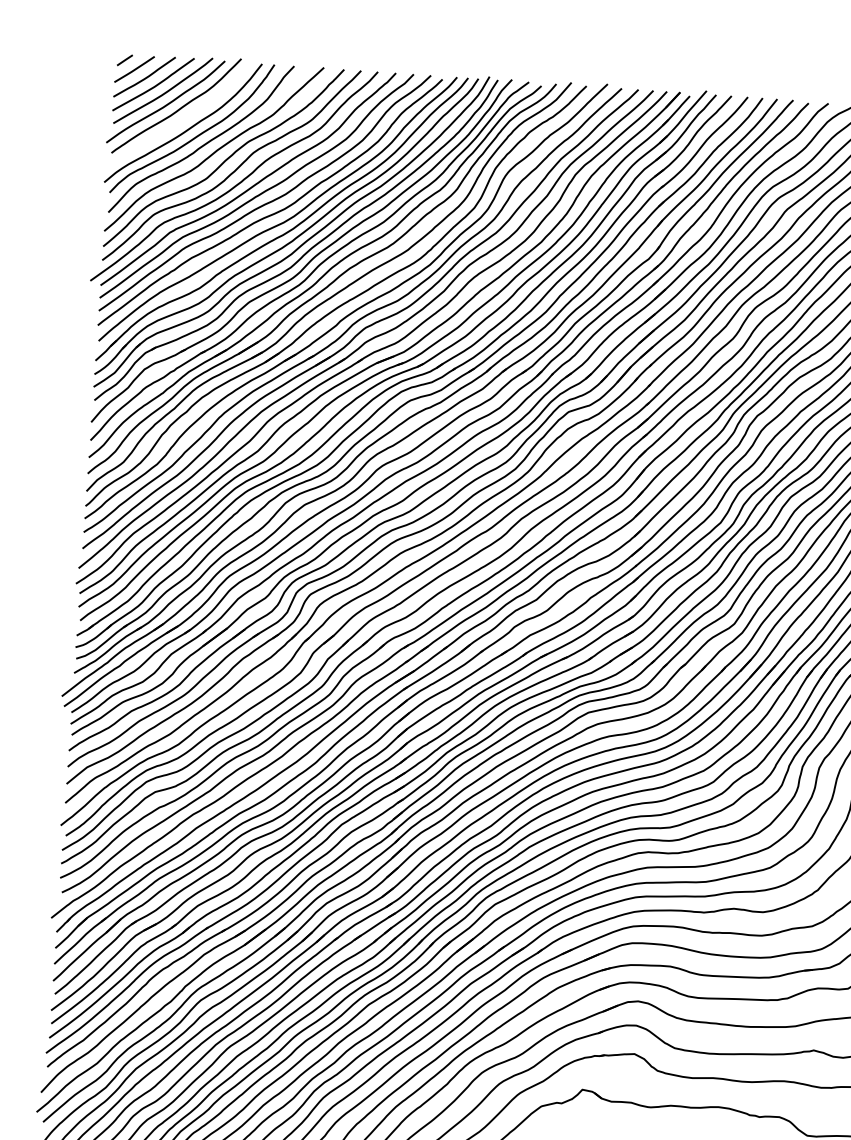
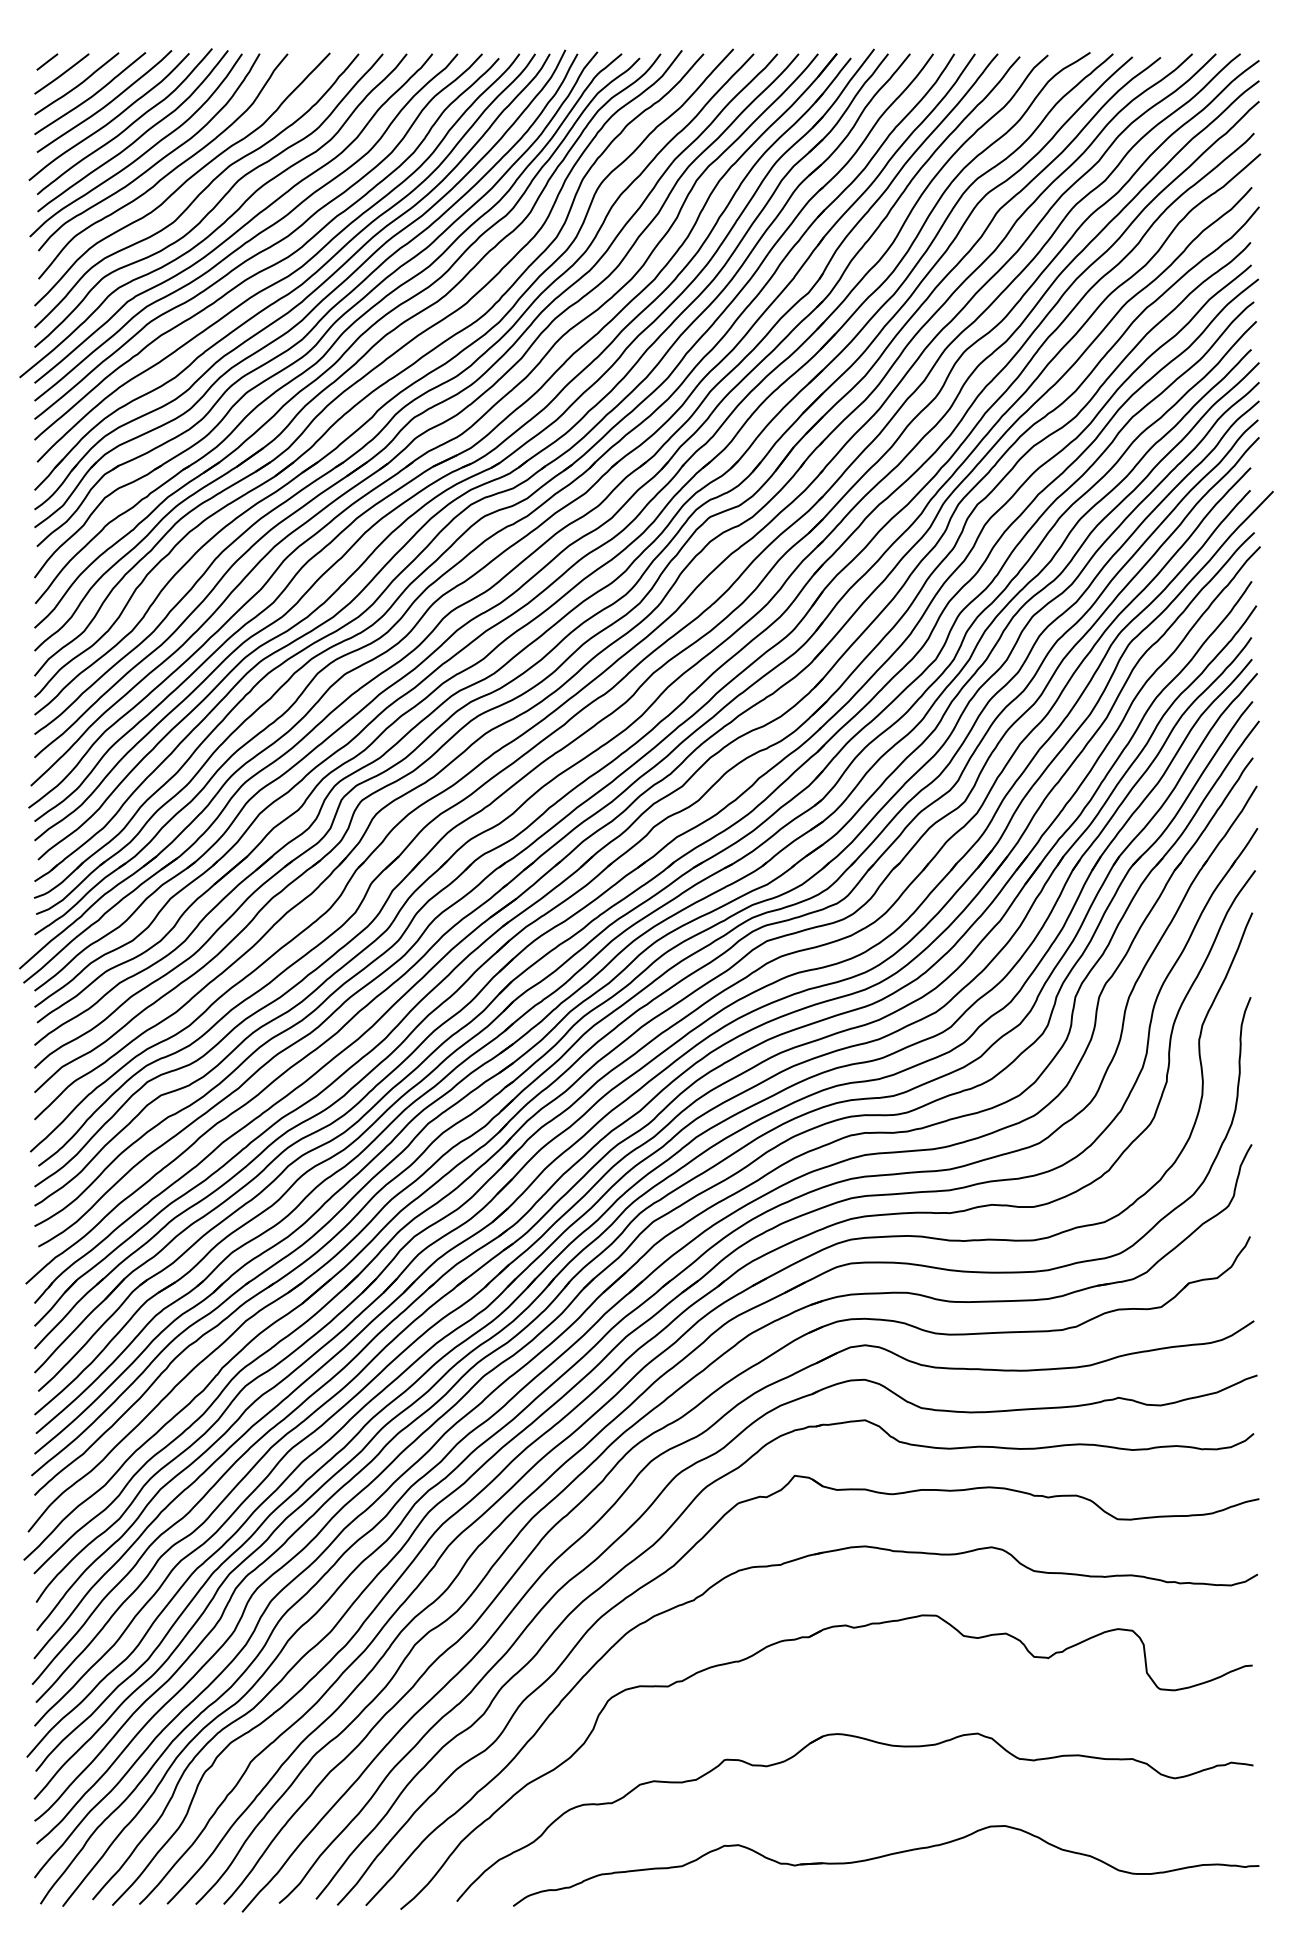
curve: (183, 118) -> (136, 138), added

